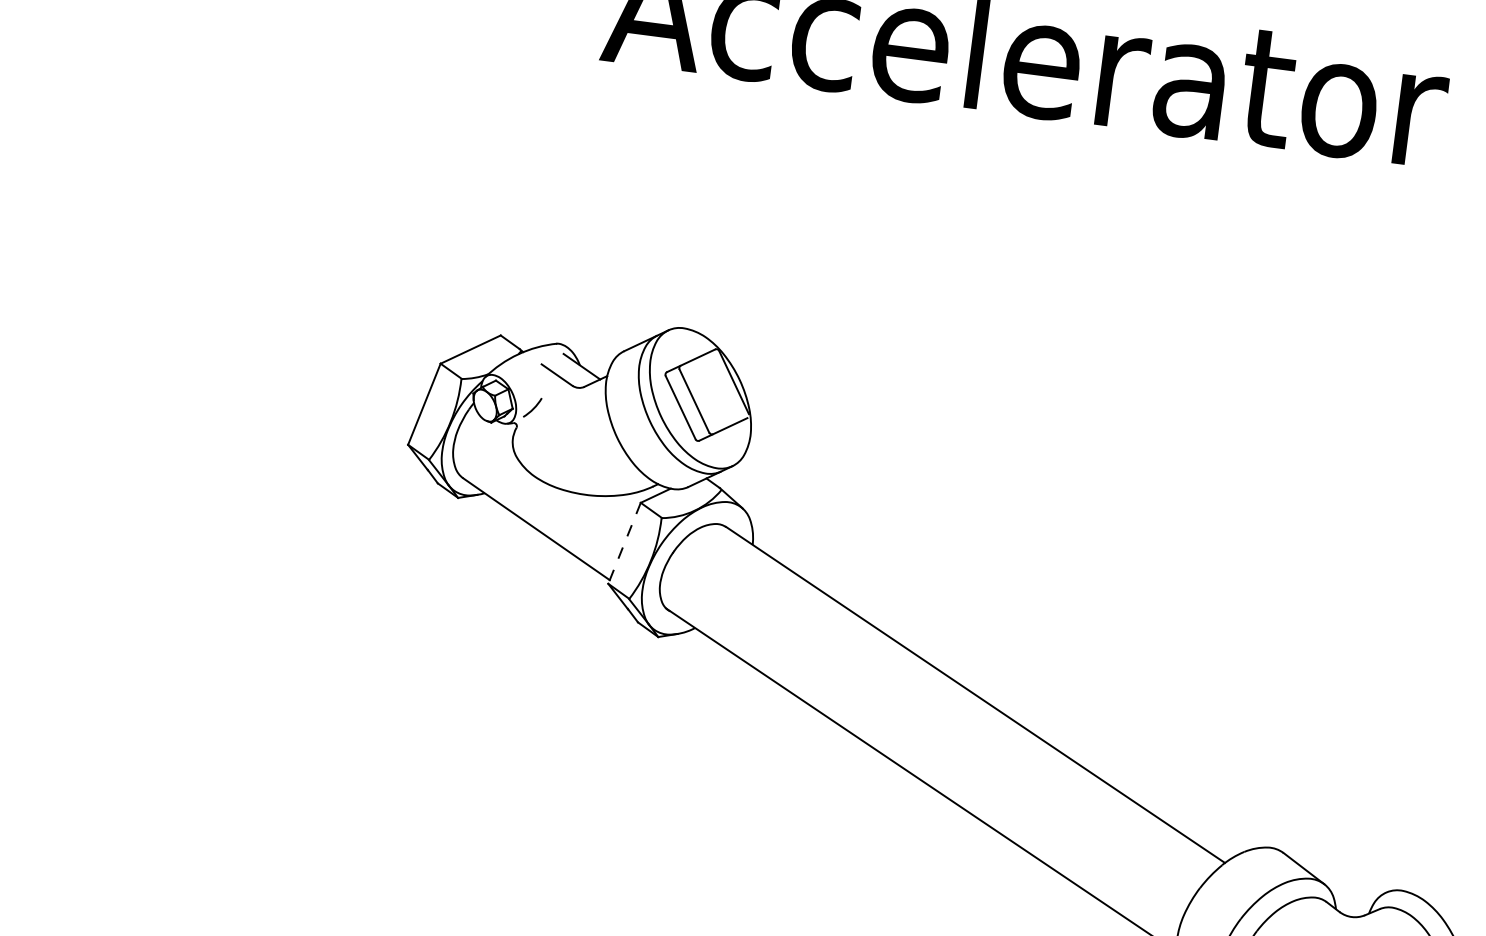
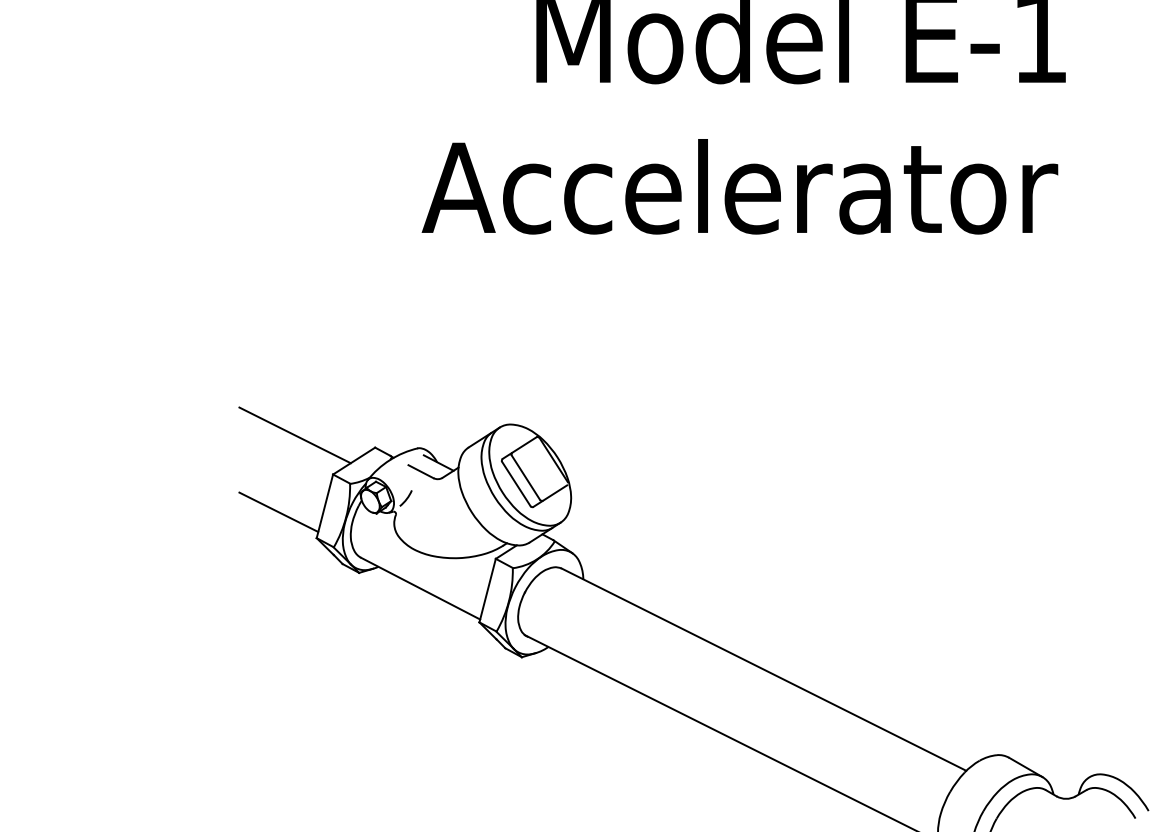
line: (396, 305) -> (294, 435), added
line: (362, 403) -> (278, 511), added
line: (624, 543) -> (487, 590), dashed -> solid

